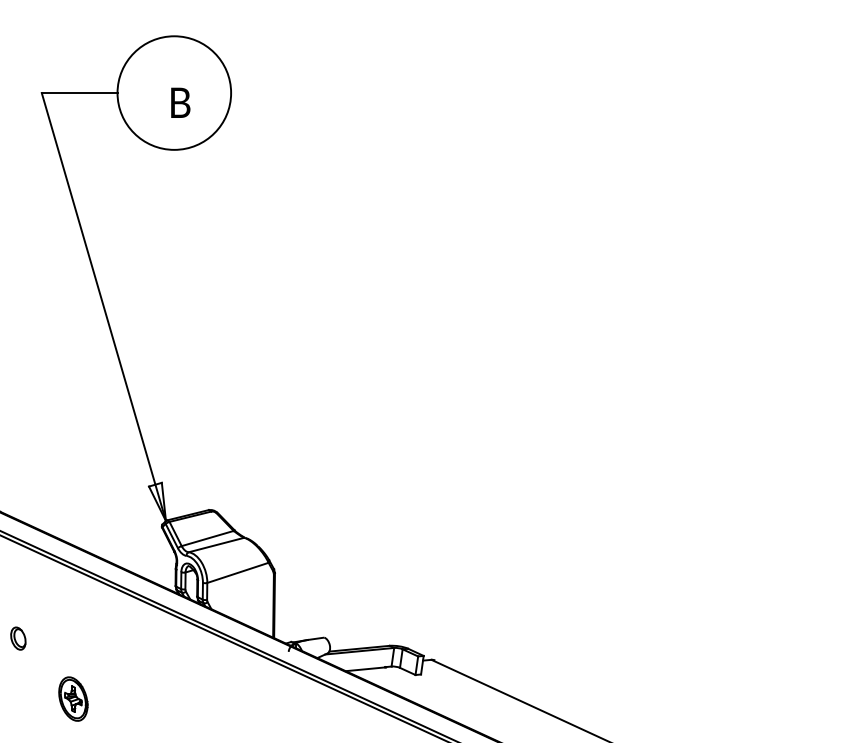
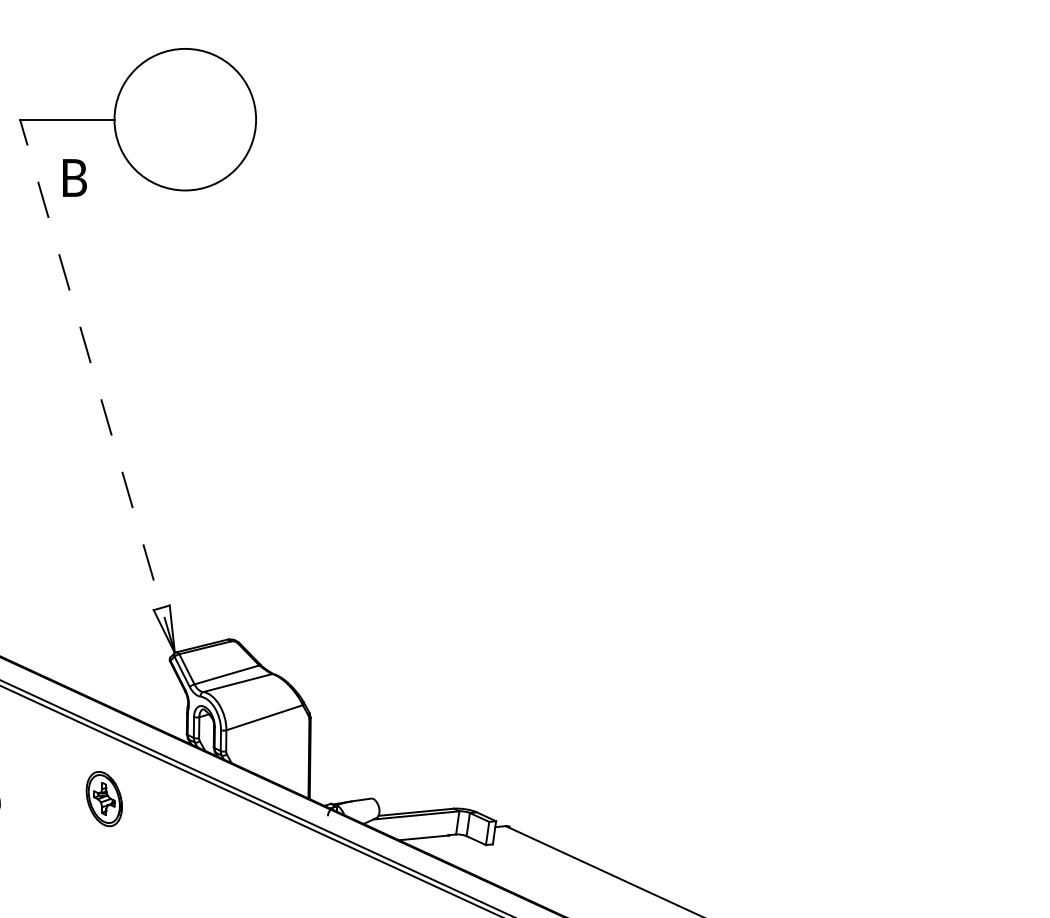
text: (180, 102) -> (74, 177), moved
line: (103, 307) -> (97, 386), solid -> dashed
part: (73, 698) -> (104, 798), moved

